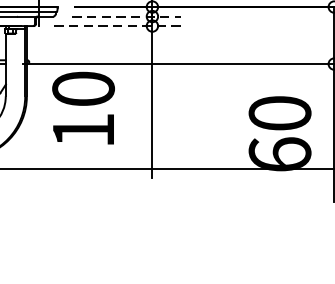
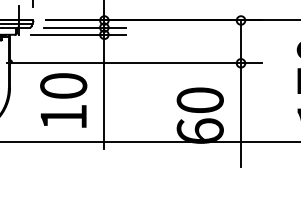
line: (127, 16) -> (85, 27), dashed -> solid
line: (117, 25) -> (78, 34), dashed -> solid
text: (83, 108) -> (63, 100), moved

